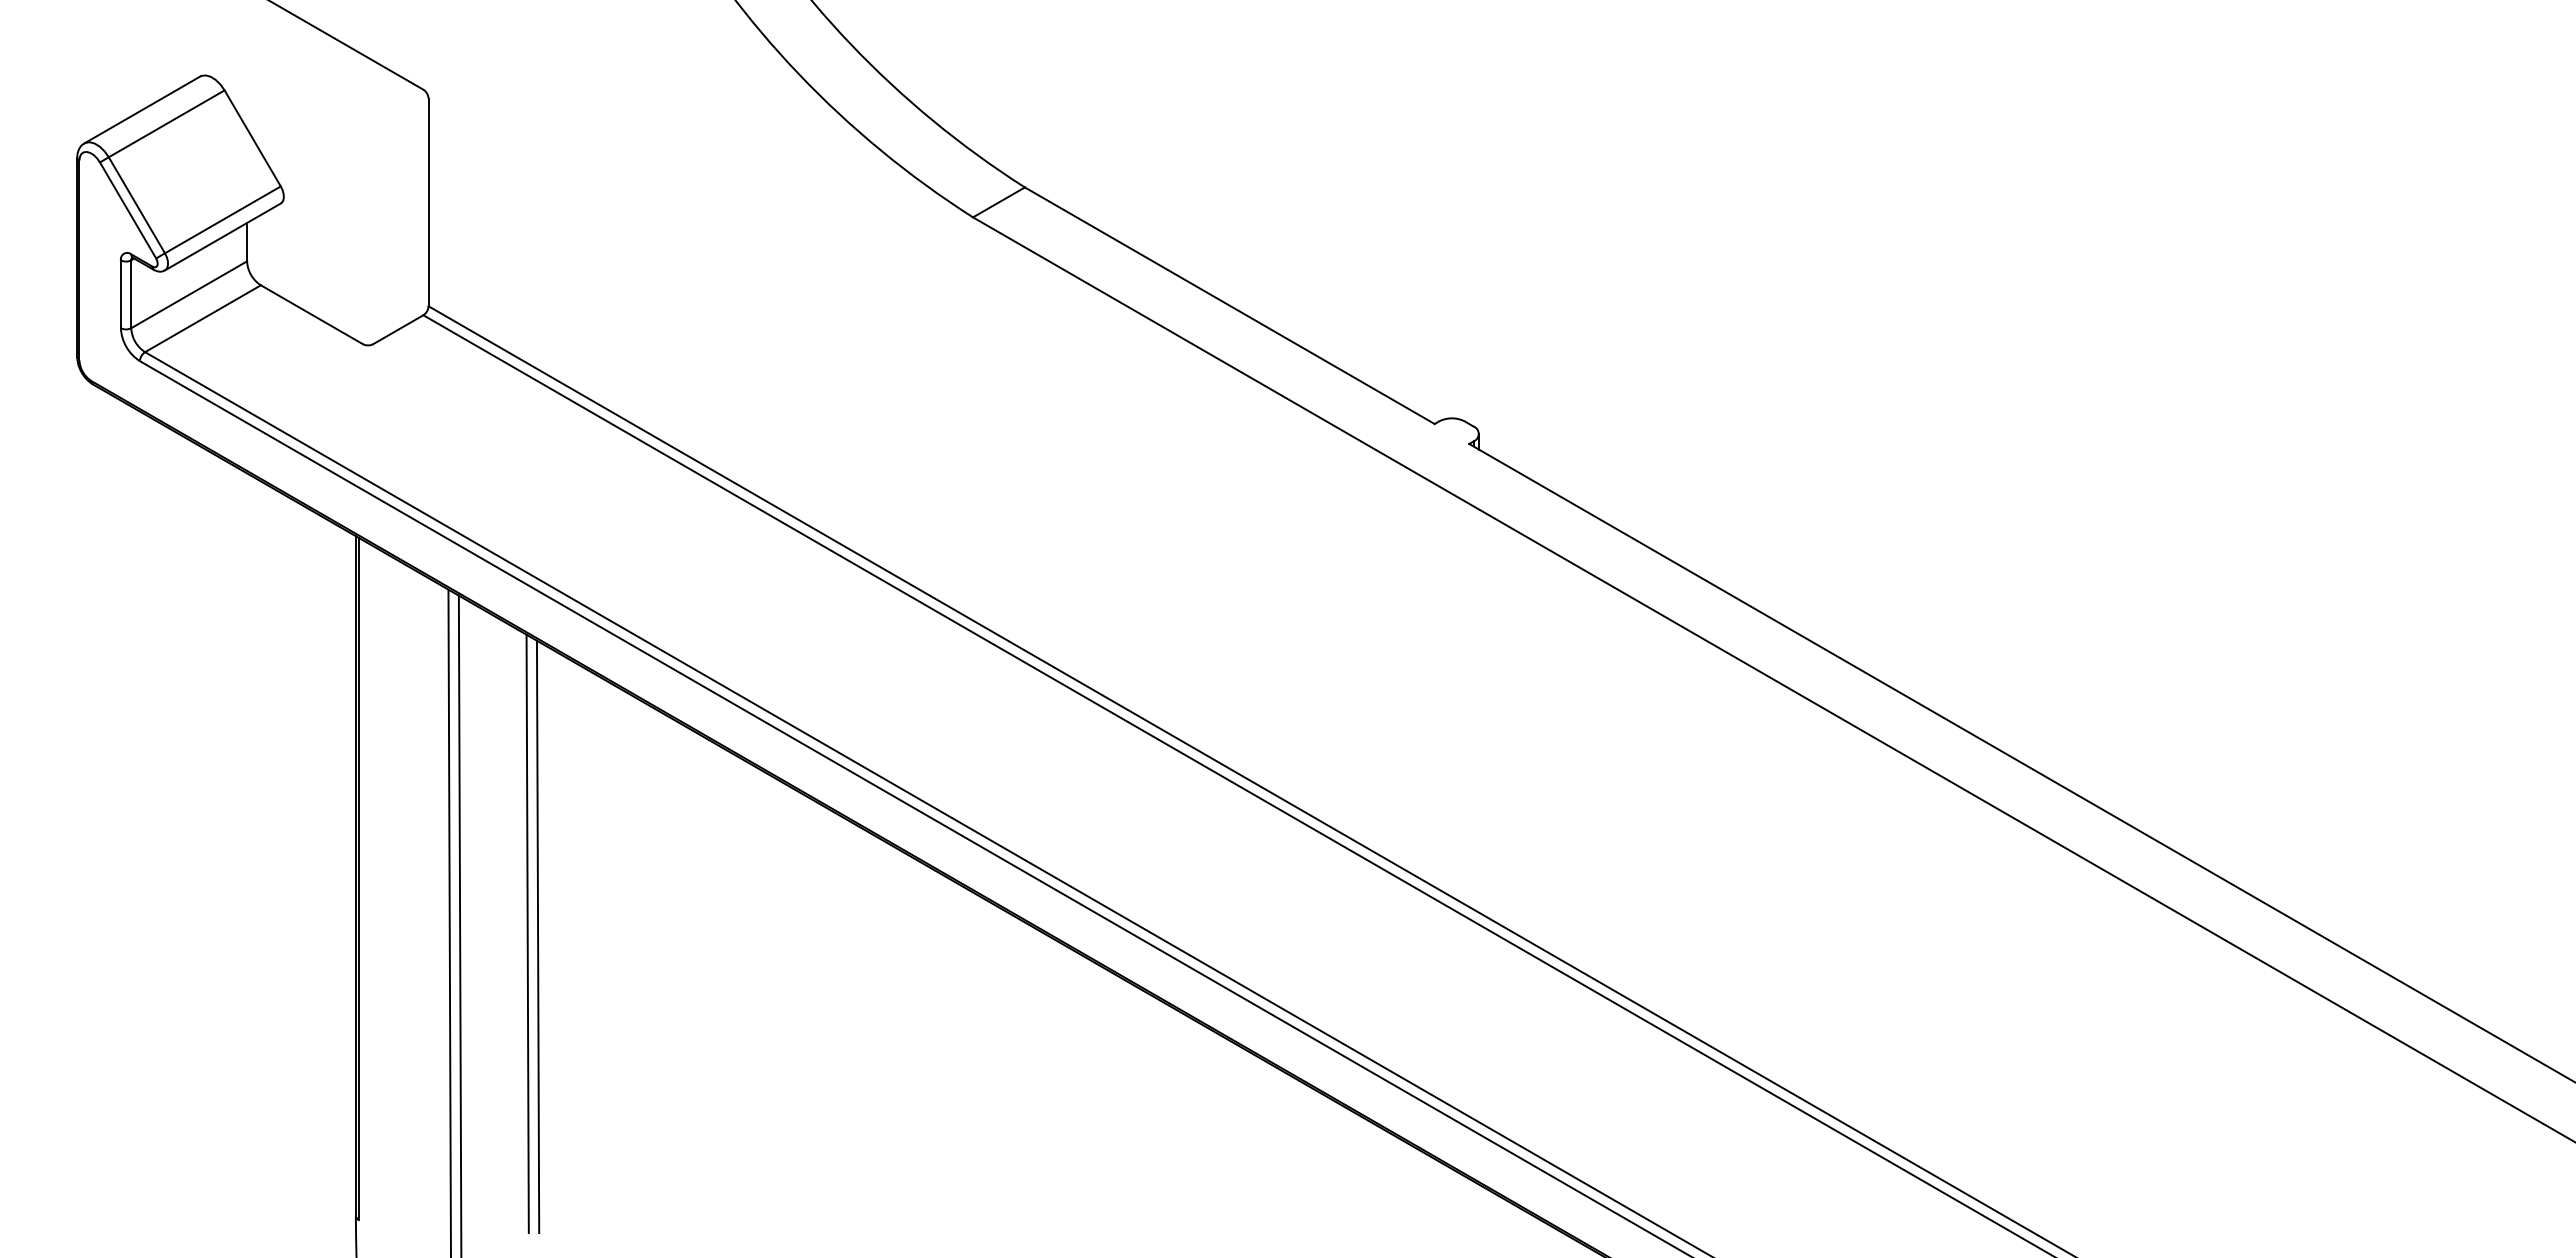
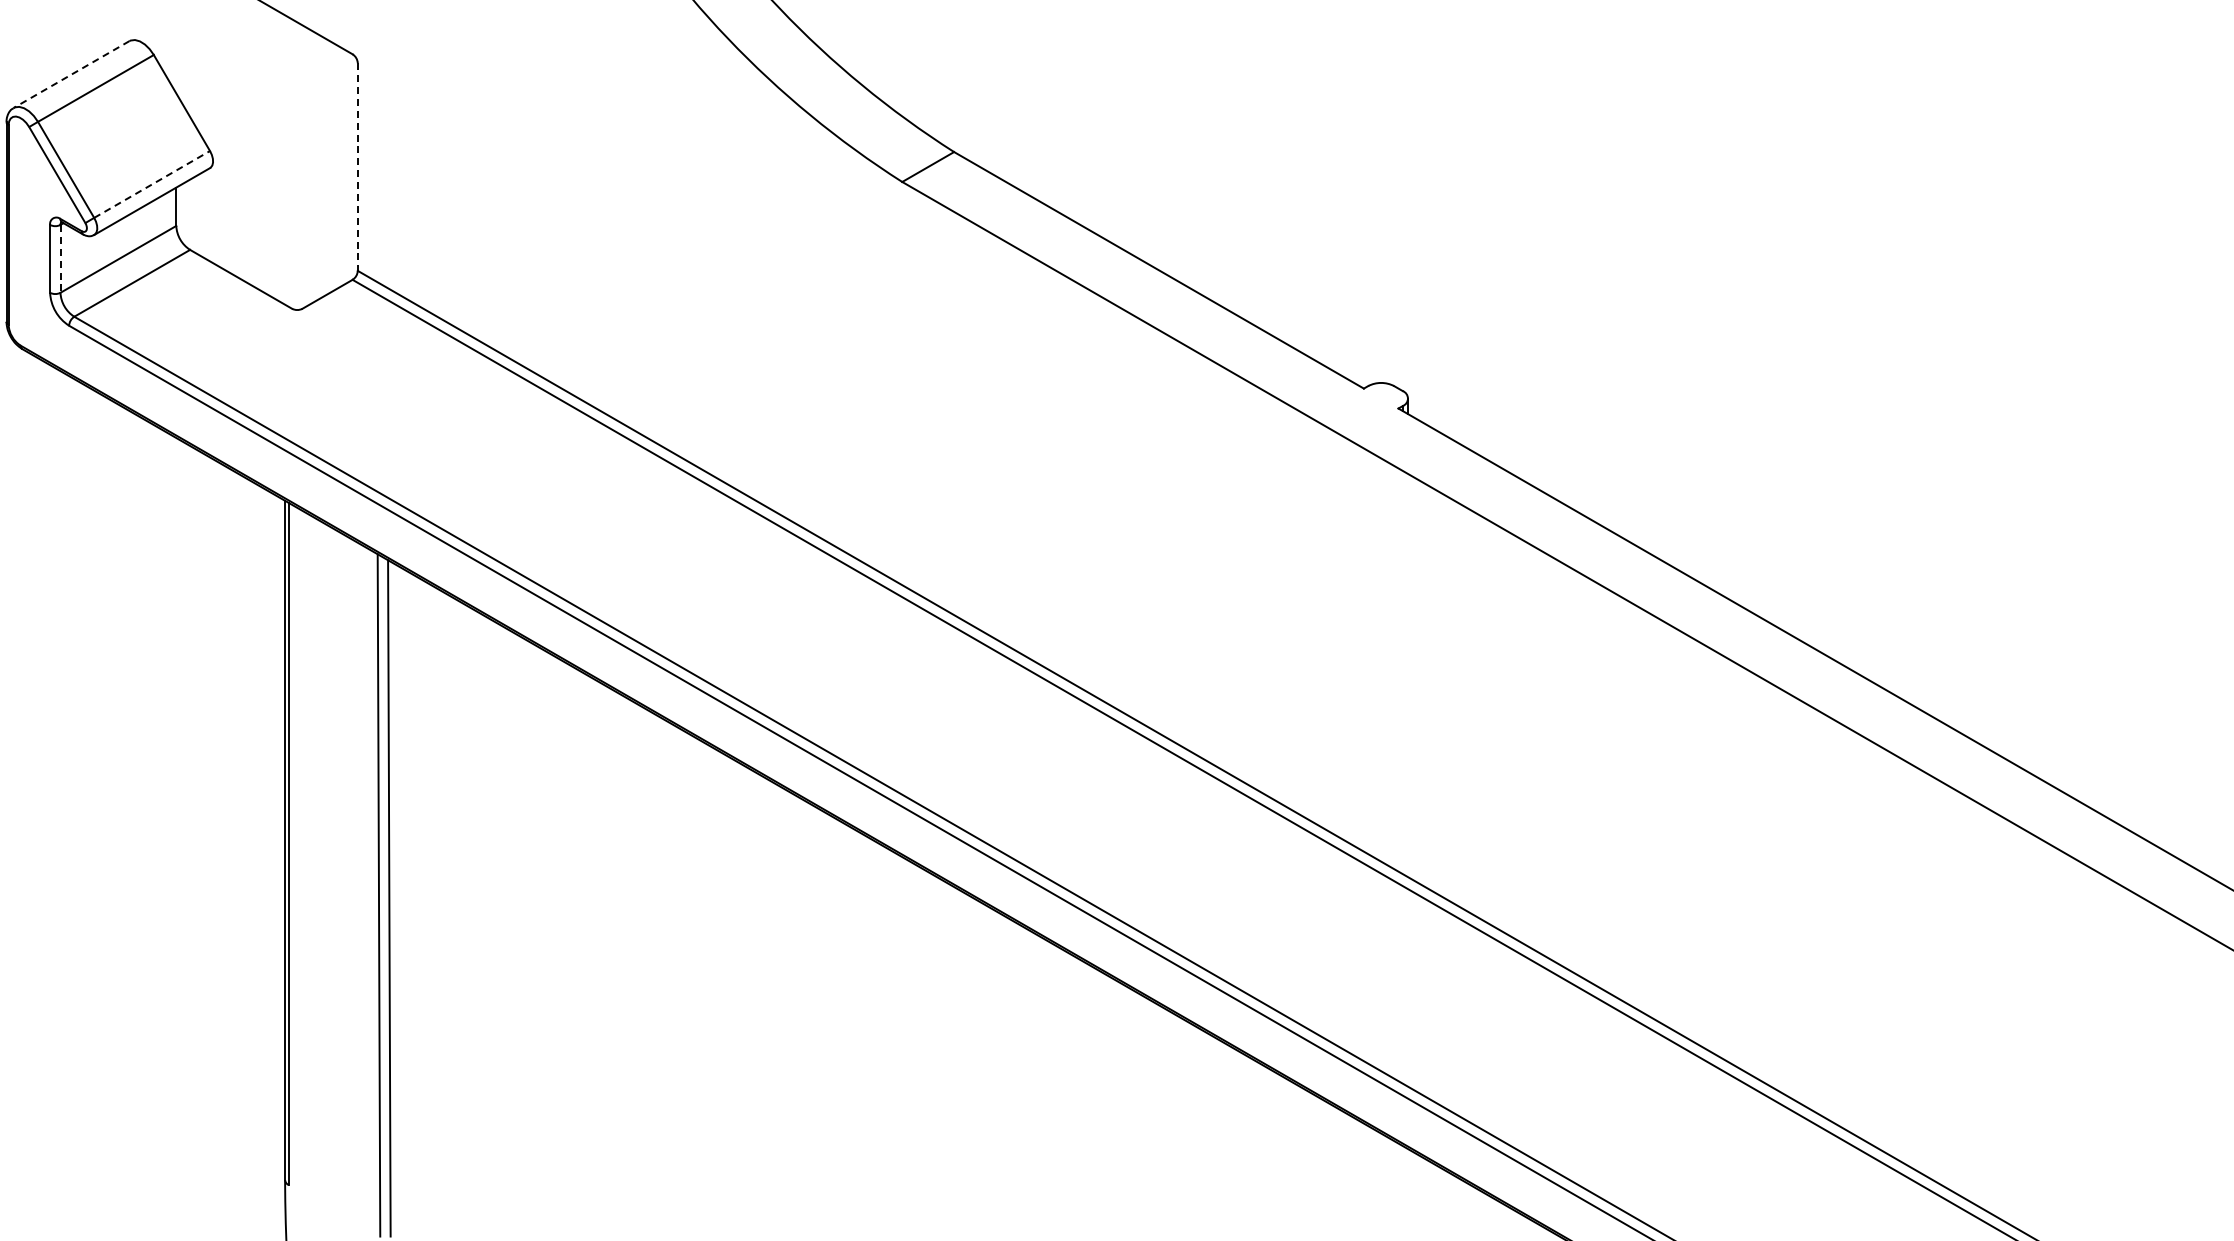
line: (142, 109) -> (71, 74), solid -> dashed
line: (428, 202) -> (357, 167), solid -> dashed
line: (222, 219) -> (151, 184), solid -> dashed
line: (131, 294) -> (60, 259), solid -> dashed
line: (527, 933) -> (456, 898), removed
line: (537, 936) -> (466, 901), removed

